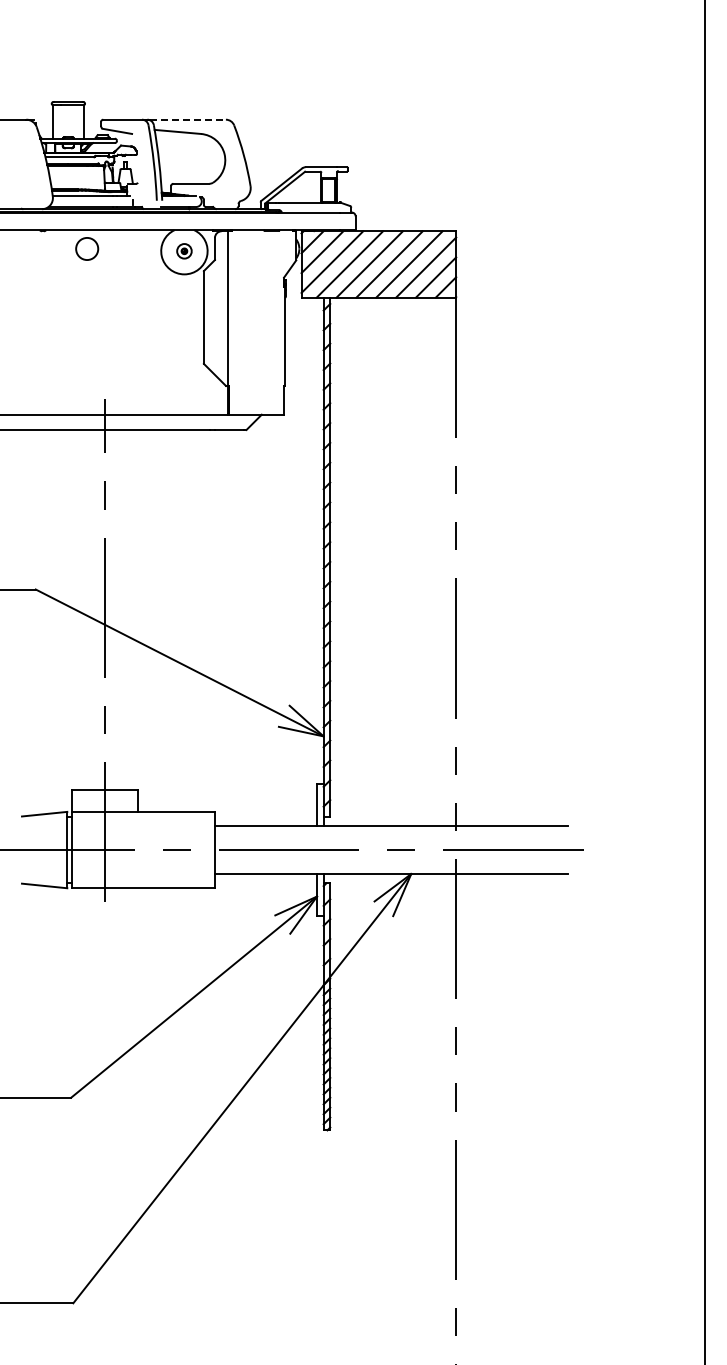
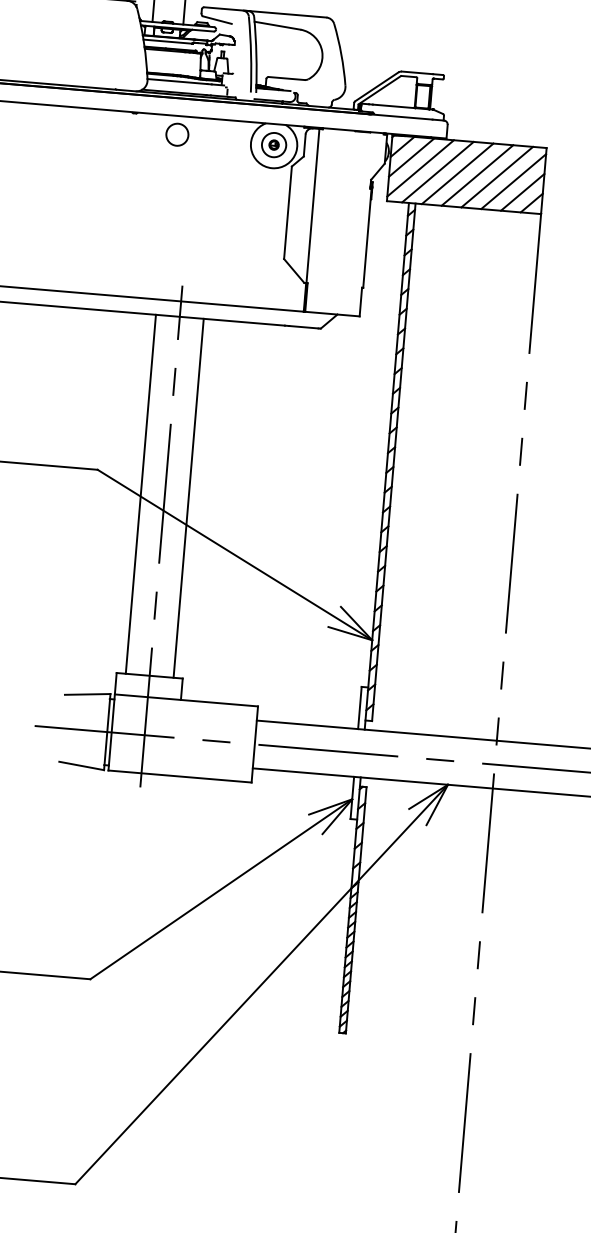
line: (188, 119) -> (289, 14), dashed -> solid
part: (184, 251) -> (274, 145), size x1.67
line: (80, 610) -> (140, 494), added
line: (128, 610) -> (188, 498), added

